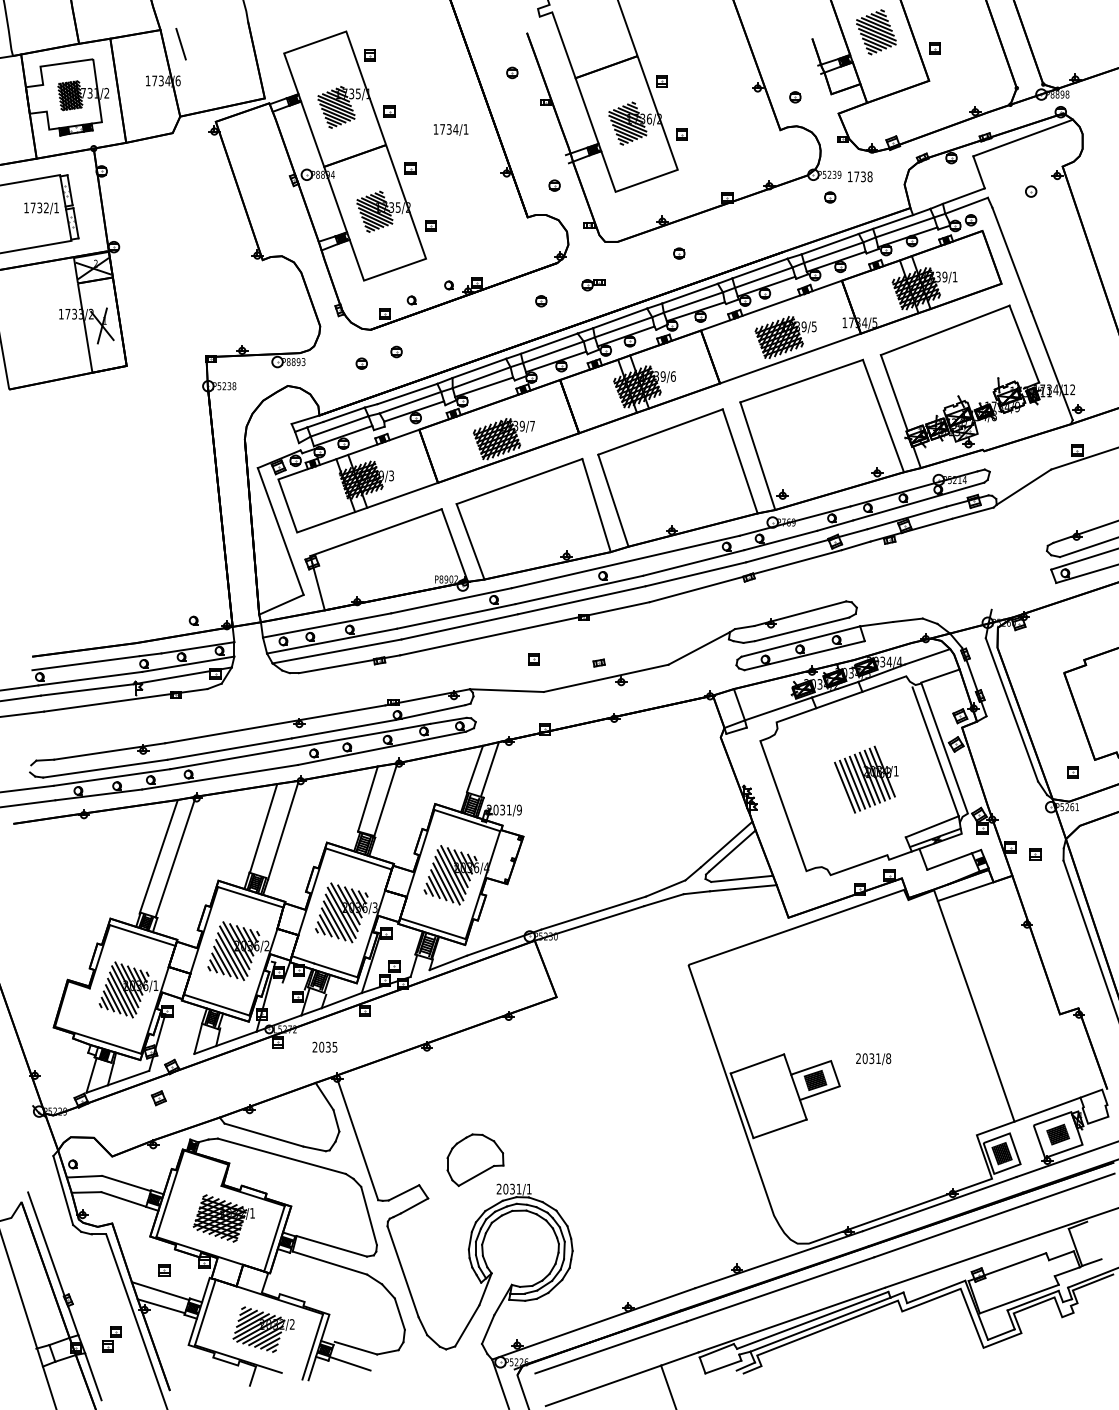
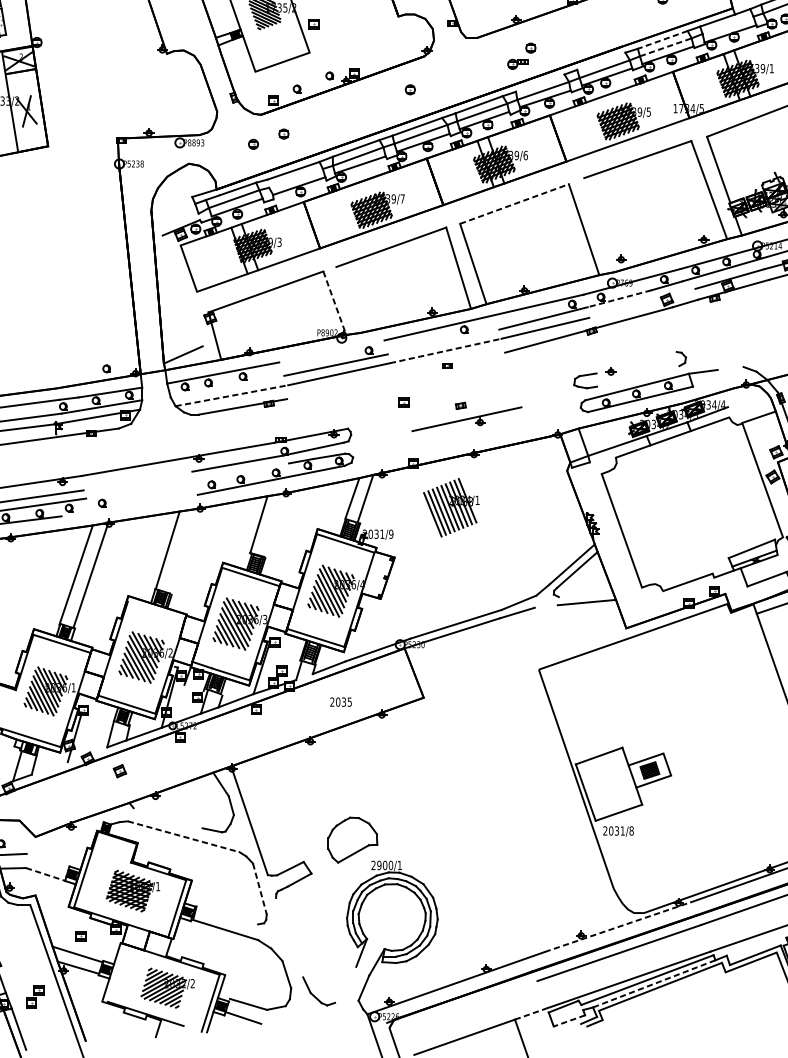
line: (904, 227) -> (727, 25), removed
line: (829, 244) -> (662, 40), solid -> dashed
line: (834, 252) -> (666, 47), solid -> dashed
line: (759, 268) -> (600, 61), removed
part: (593, 285) -> (517, 64), moved
line: (689, 293) -> (539, 83), removed
line: (410, 402) -> (296, 178), removed
line: (661, 431) -> (515, 203), solid -> dashed
line: (757, 456) -> (599, 225), removed
line: (280, 531) -> (182, 290), removed
line: (780, 540) -> (619, 298), solid -> dashed
line: (470, 541) -> (348, 299), removed
line: (454, 545) -> (334, 303), solid -> dashed
line: (806, 545) -> (642, 303), removed
line: (579, 589) -> (443, 341), removed
line: (451, 600) -> (331, 351), removed
line: (582, 600) -> (446, 351), solid -> dashed
line: (800, 613) -> (636, 362), removed
line: (907, 619) -> (730, 367), removed
line: (524, 628) -> (395, 375), removed
line: (802, 629) -> (638, 376), removed
line: (332, 640) -> (227, 386), removed
line: (698, 648) -> (547, 393), removed
line: (337, 651) -> (232, 395), solid -> dashed
line: (927, 656) -> (747, 400), removed
line: (506, 690) -> (379, 429), removed
line: (229, 748) -> (137, 480), removed
line: (286, 748) -> (187, 480), removed
line: (935, 751) -> (754, 483), removed
line: (220, 776) -> (130, 504), removed
part: (866, 779) -> (451, 507), moved
line: (385, 799) -> (274, 525), removed
line: (283, 829) -> (185, 551), removed
line: (742, 878) -> (586, 594), removed
line: (696, 892) -> (545, 606), removed
line: (250, 897) -> (156, 610), removed
text: (324, 1046) -> (340, 701), moved
text: (873, 1059) -> (618, 831), moved
line: (128, 1077) -> (49, 767), removed
part: (158, 1098) -> (119, 771), moved
line: (263, 1134) -> (167, 817), removed
line: (282, 1156) -> (184, 836), solid -> dashed
line: (125, 1182) -> (47, 859), removed
text: (512, 1188) -> (385, 864), 2031/1 -> 2900/1
line: (123, 1199) -> (45, 874), solid -> dashed
line: (369, 1216) -> (260, 889), solid -> dashed
line: (331, 1246) -> (227, 915), removed
line: (779, 1259) -> (618, 926), solid -> dashed
line: (402, 1271) -> (289, 937), removed
line: (204, 1312) -> (116, 973), removed
line: (820, 1324) -> (654, 983), solid -> dashed
line: (467, 1325) -> (345, 984), removed
line: (610, 1347) -> (470, 1003), removed
line: (679, 1358) -> (531, 1013), solid -> dashed
line: (722, 1367) -> (568, 1021), solid -> dashed

